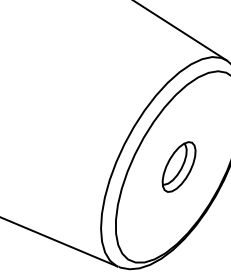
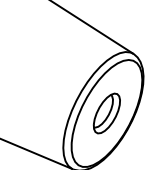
part: (178, 167) -> (106, 113), size x1.43

